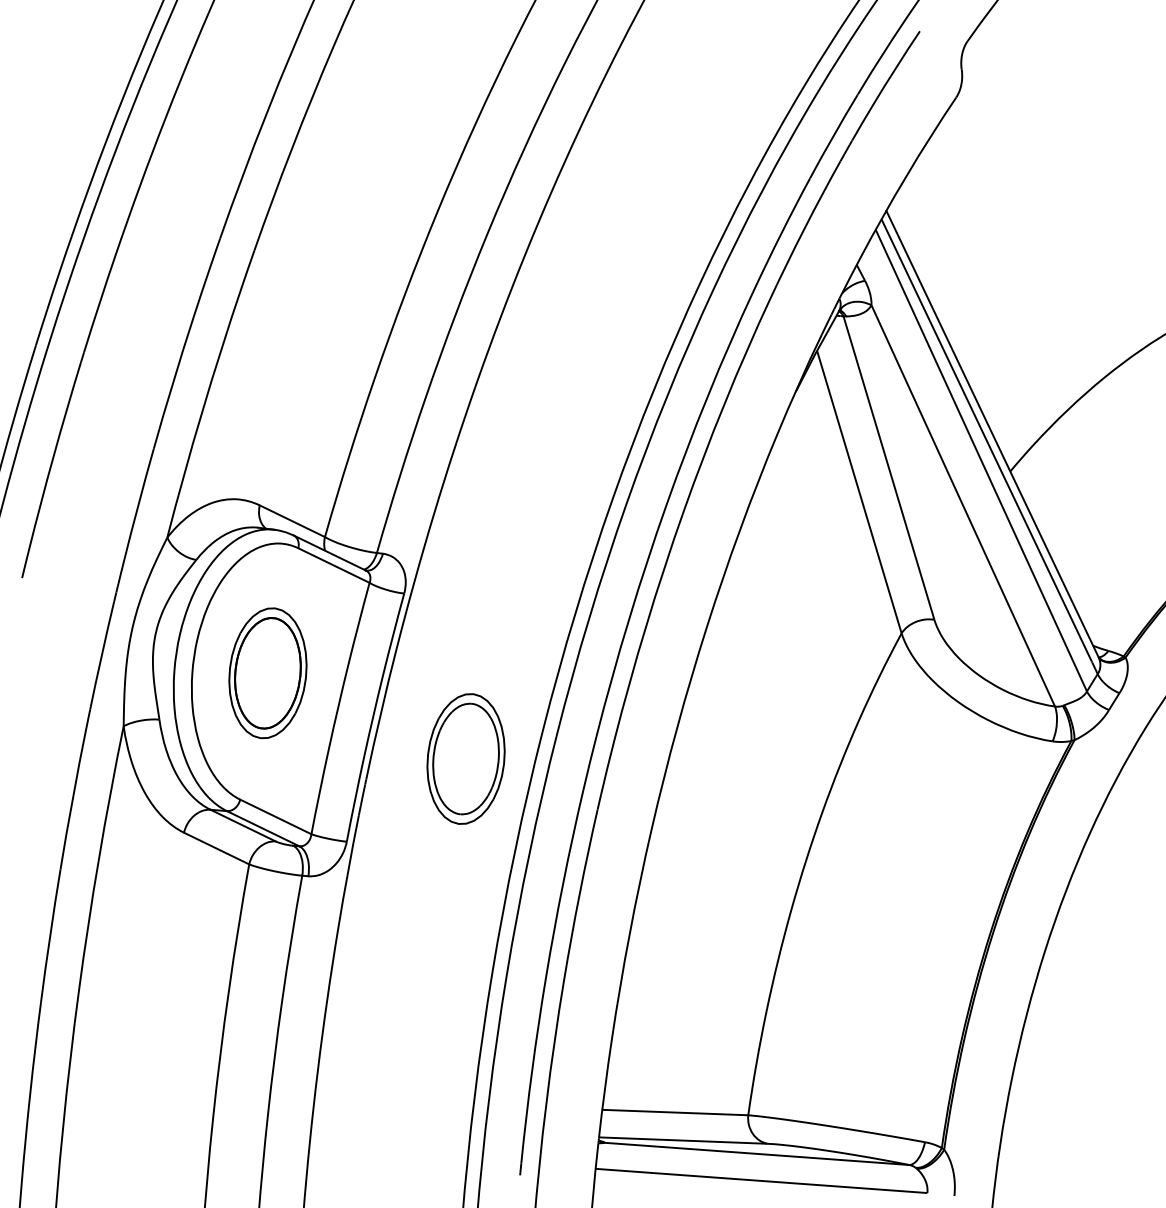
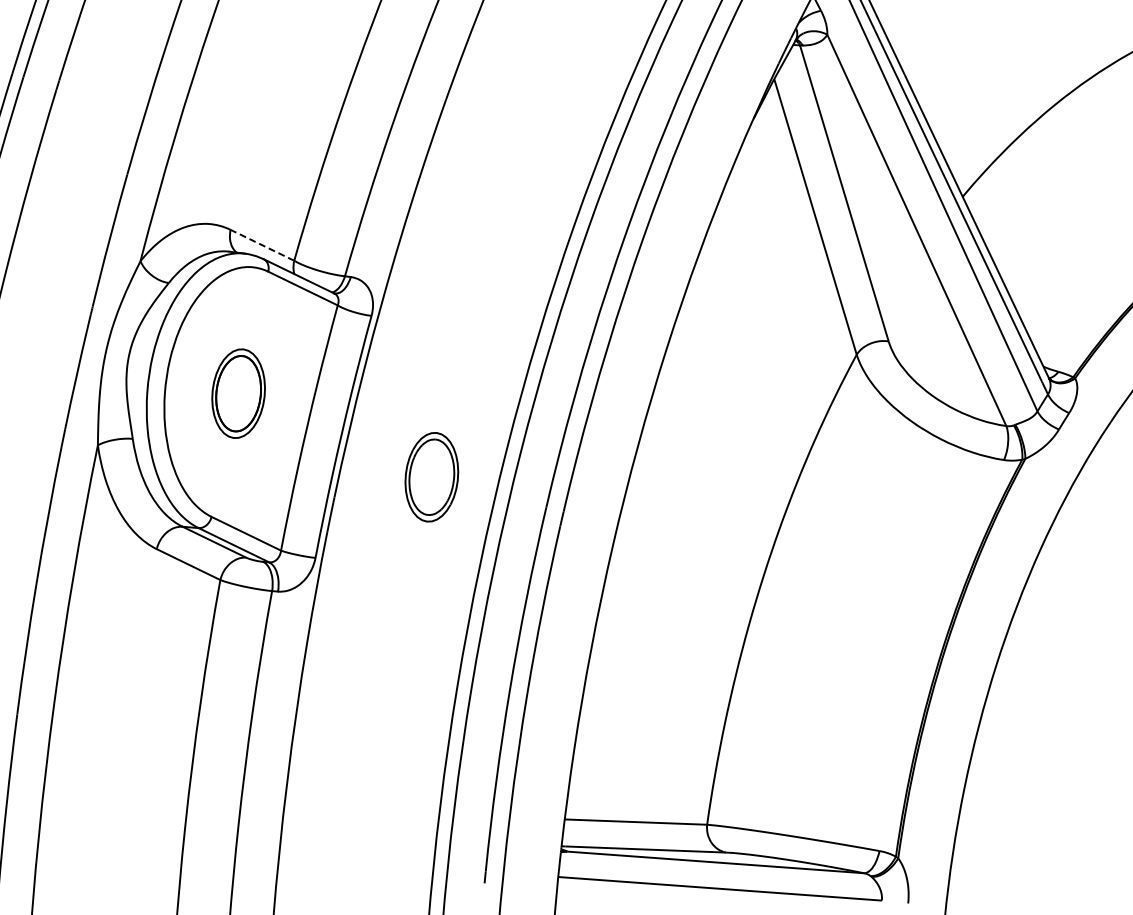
line: (291, 521) -> (261, 245), solid -> dashed
part: (267, 673) -> (238, 393), size x0.7
part: (465, 758) -> (431, 476), size x0.7

